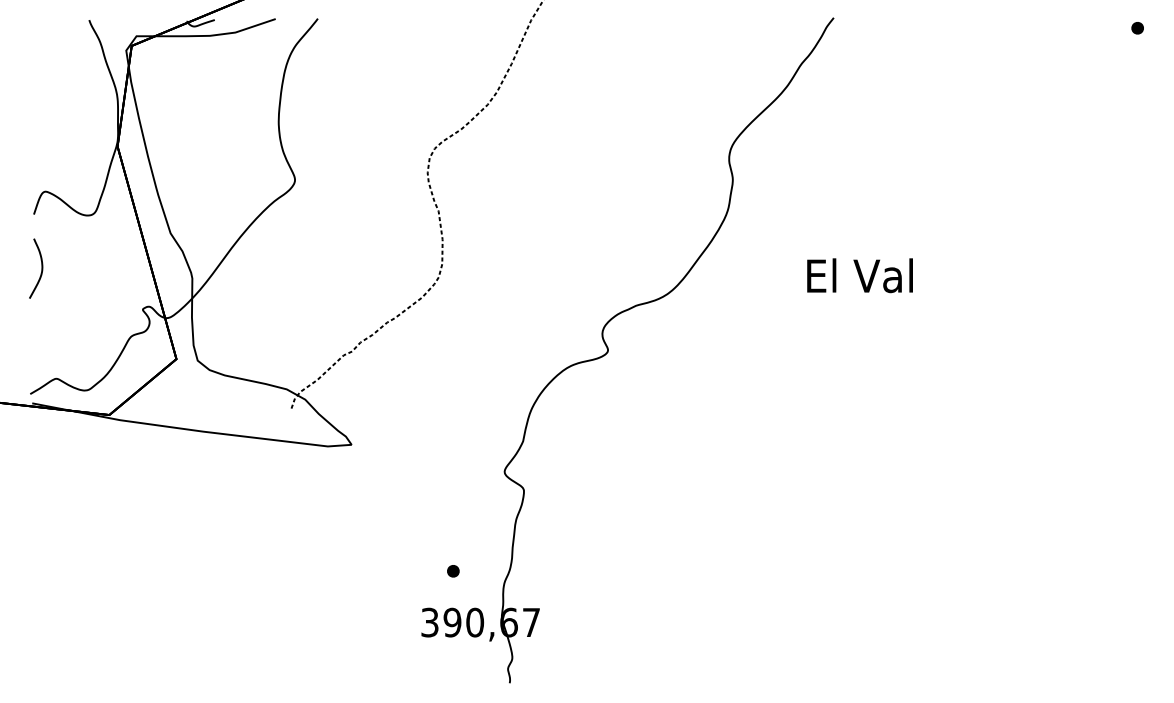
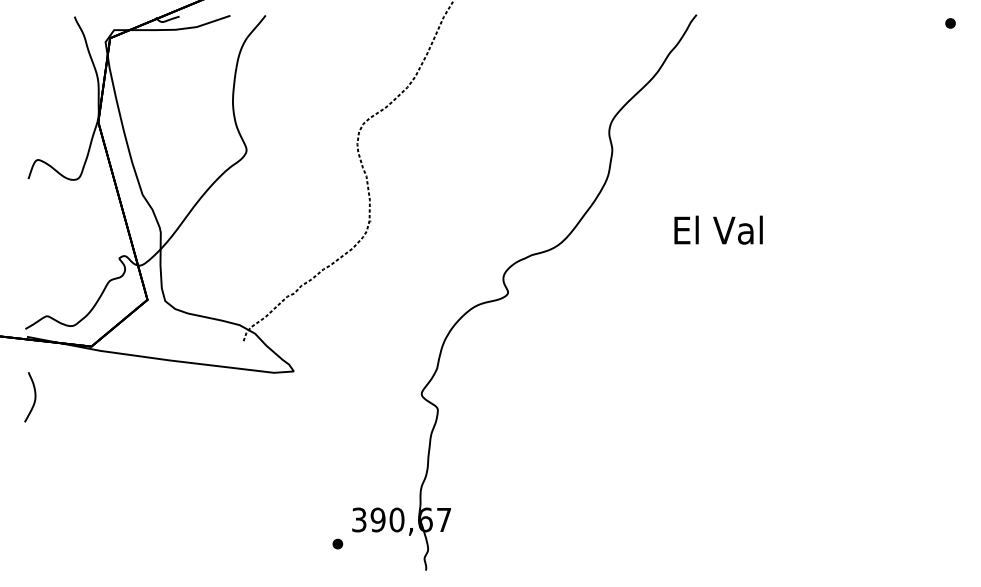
curve: (41, 268) -> (34, 397), moved
part: (452, 570) -> (337, 543), moved

